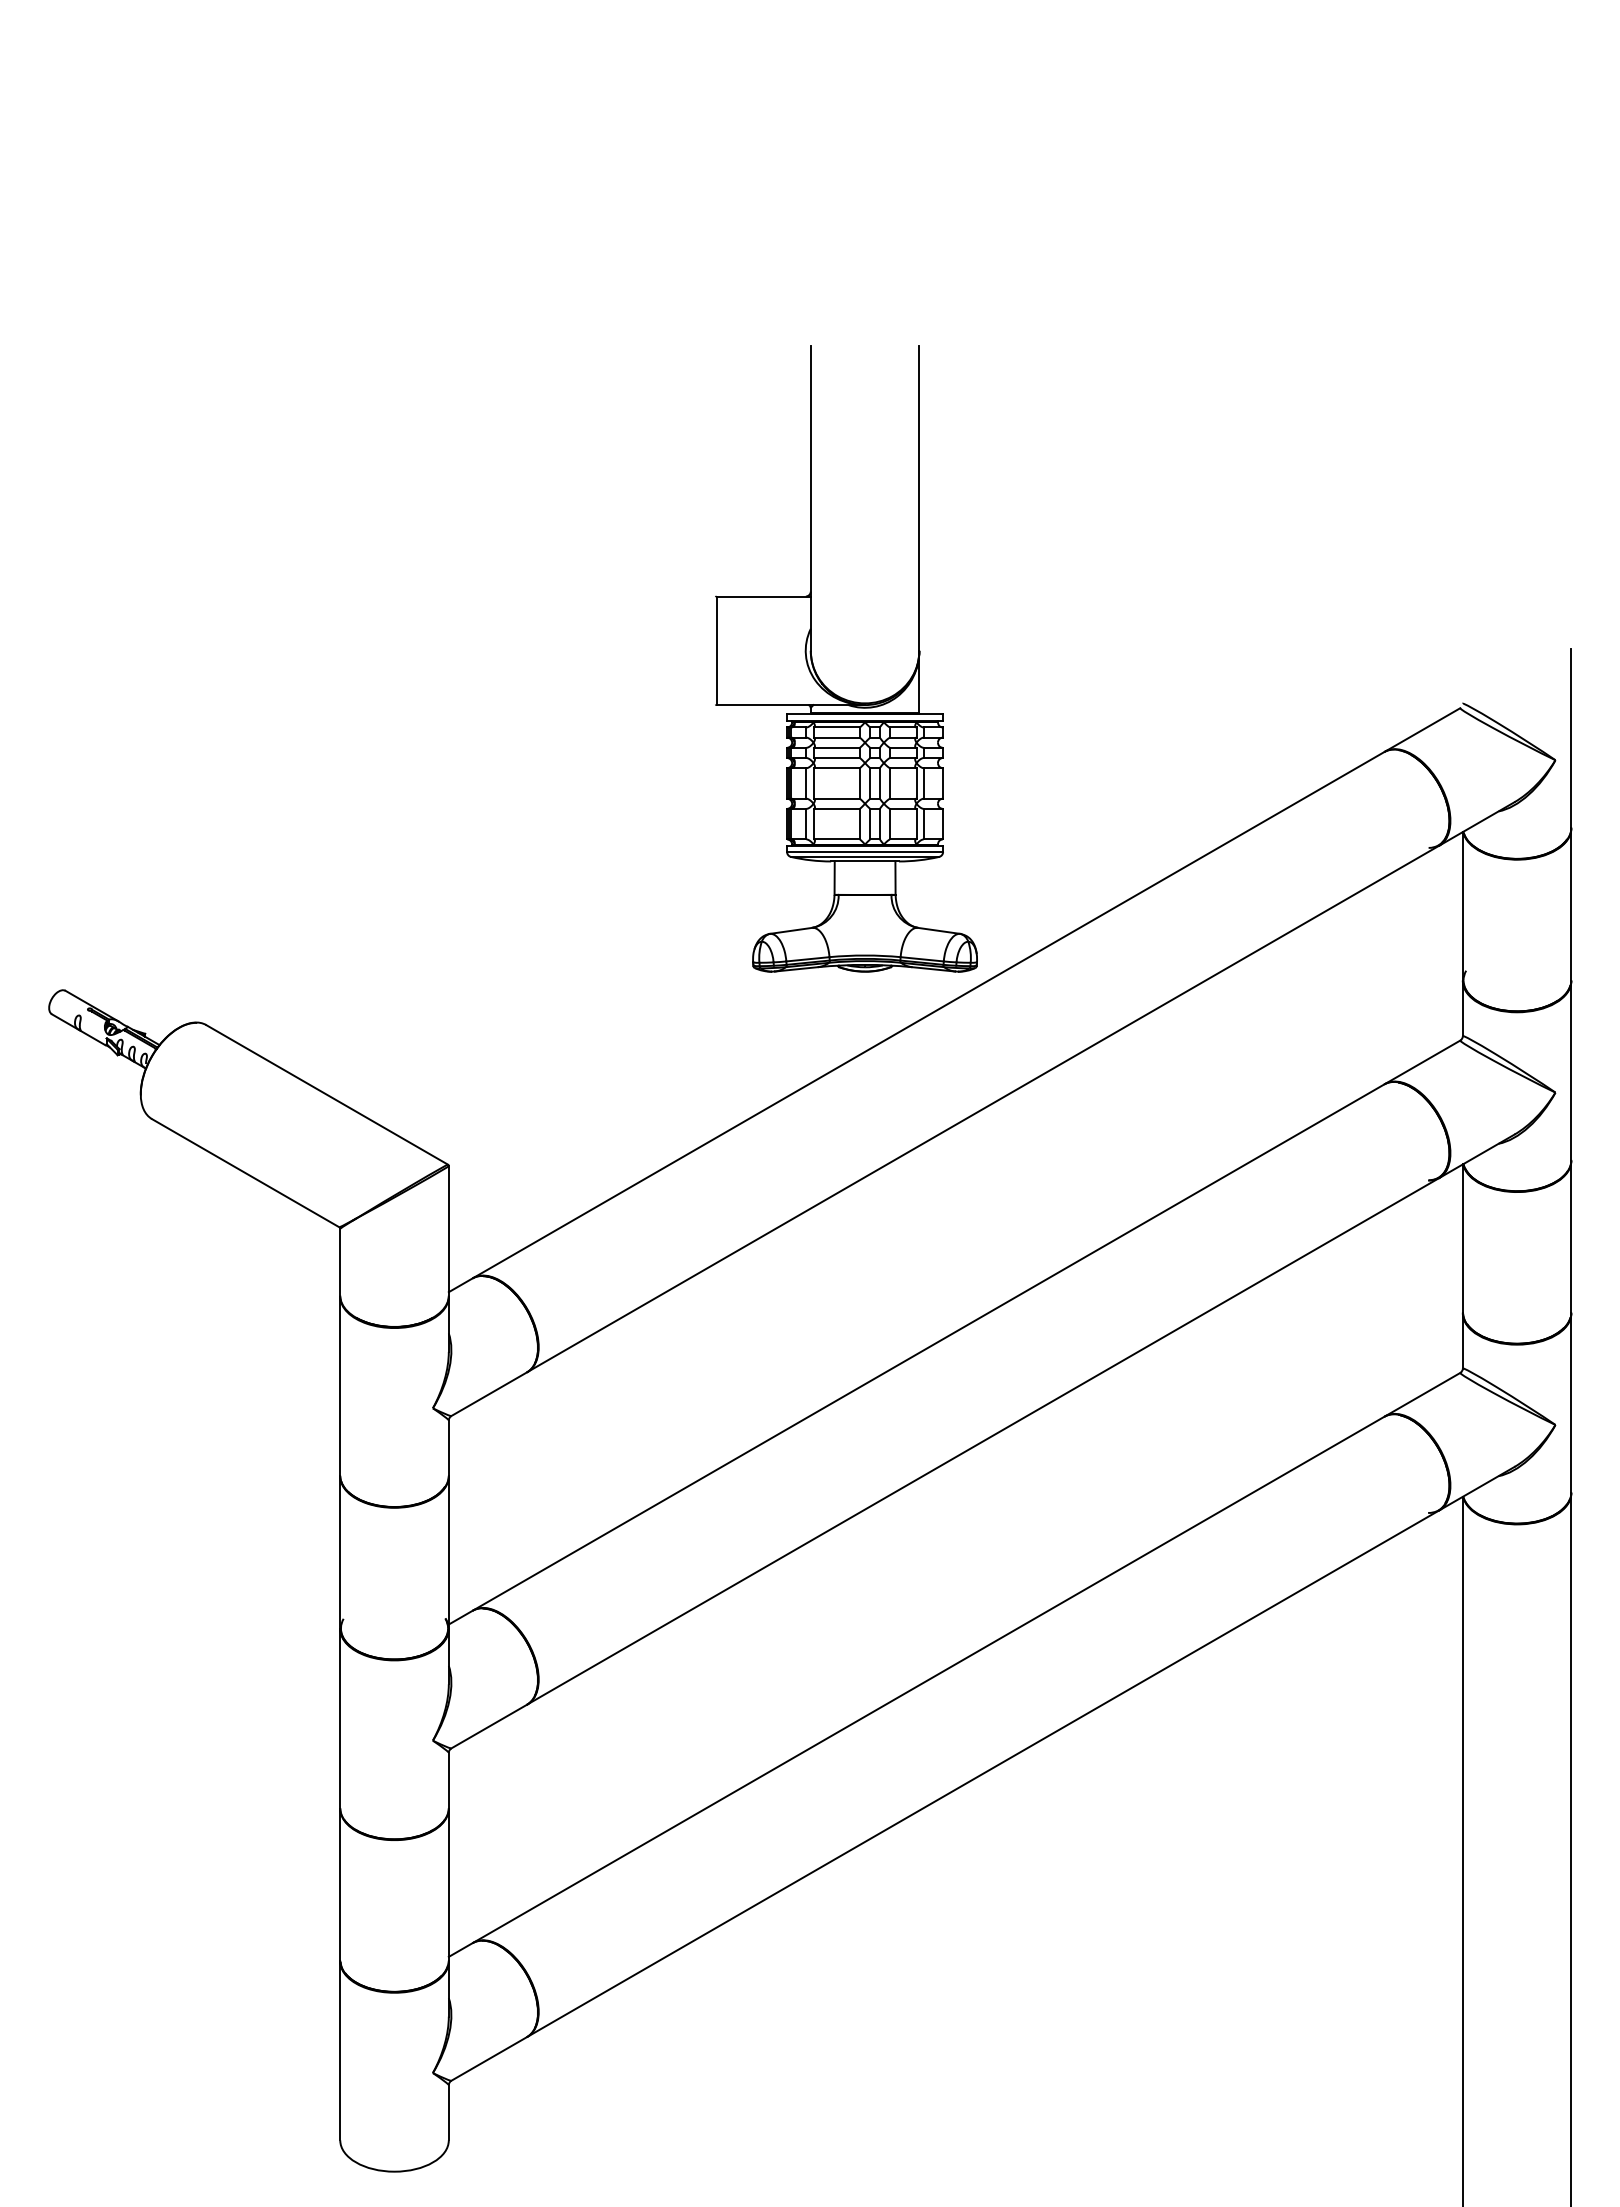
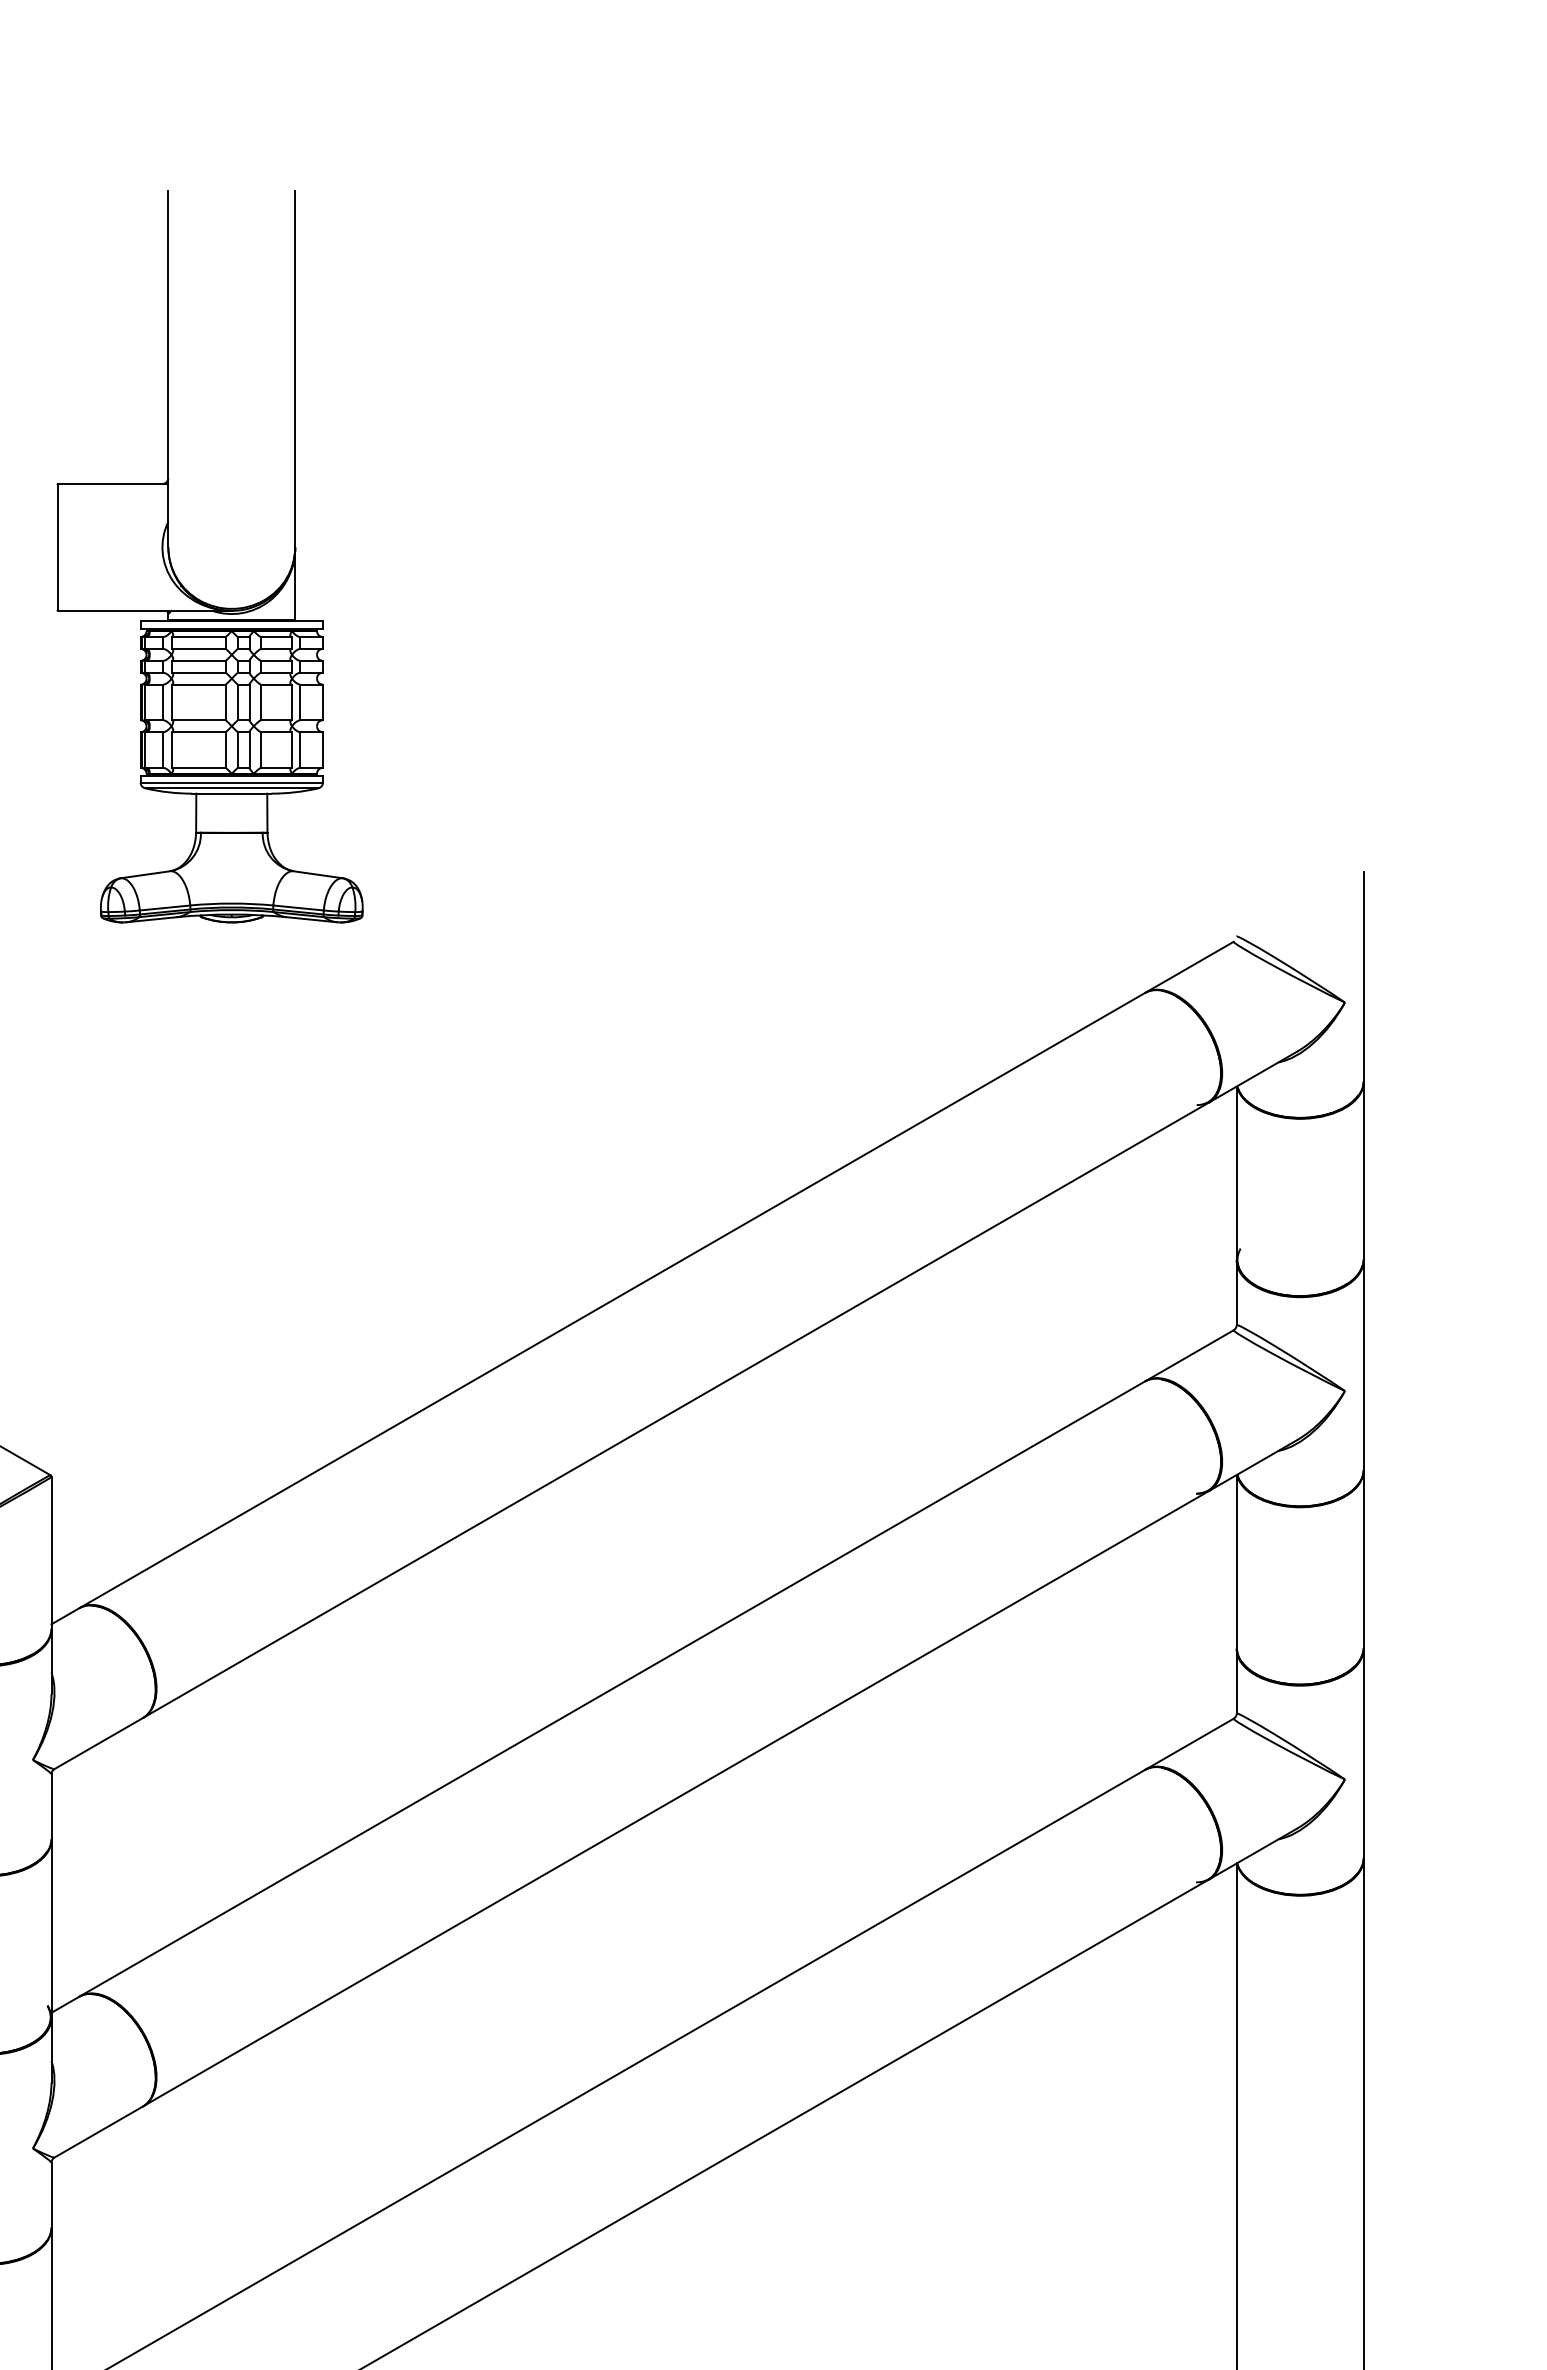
part: (817, 673) -> (176, 573), moved

